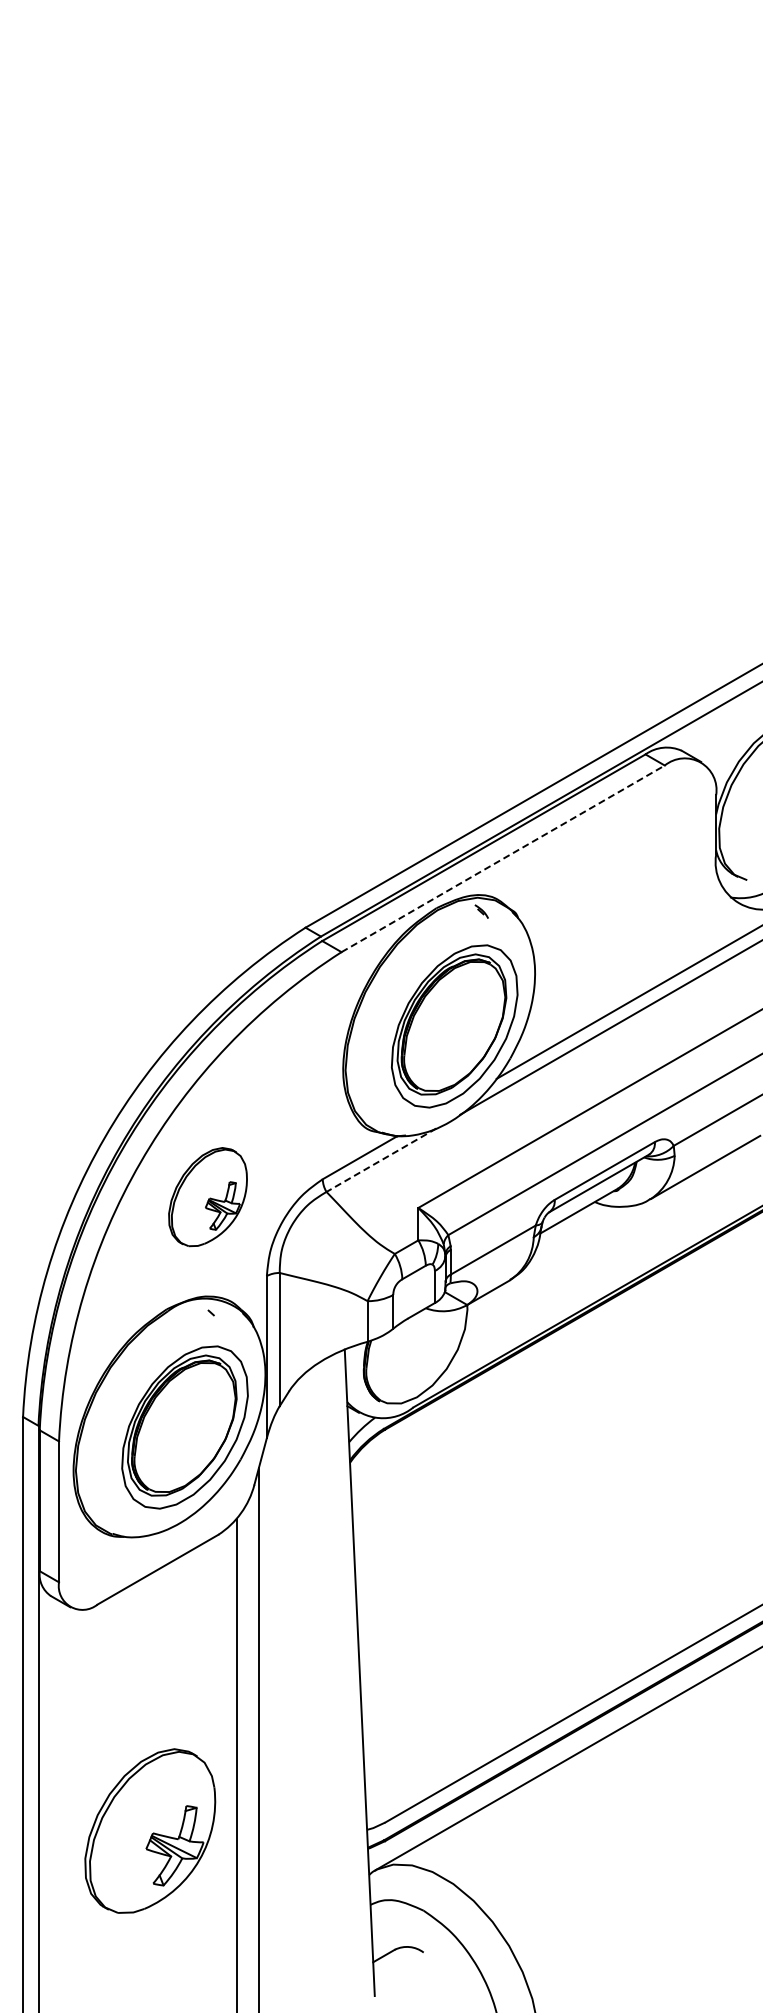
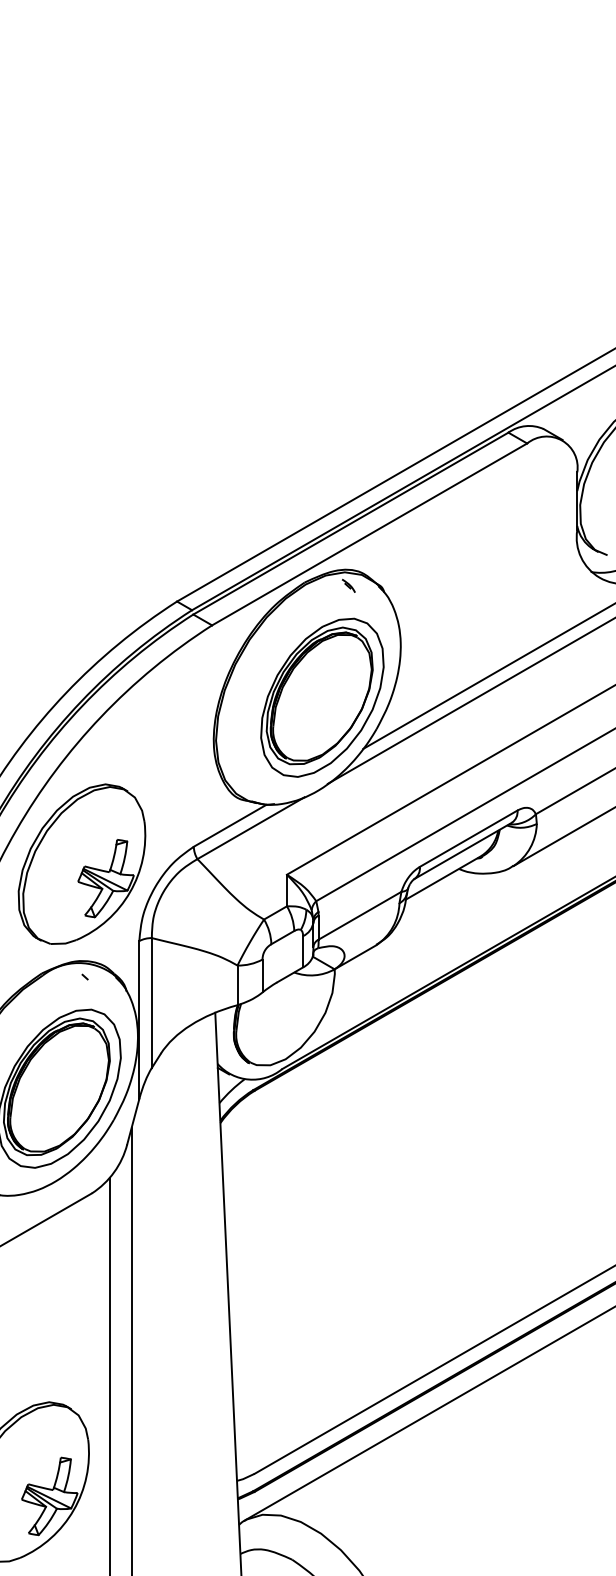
line: (503, 858) -> (369, 534), dashed -> solid
line: (381, 1160) -> (251, 828), dashed -> solid
part: (207, 1196) -> (81, 863), size x1.67

